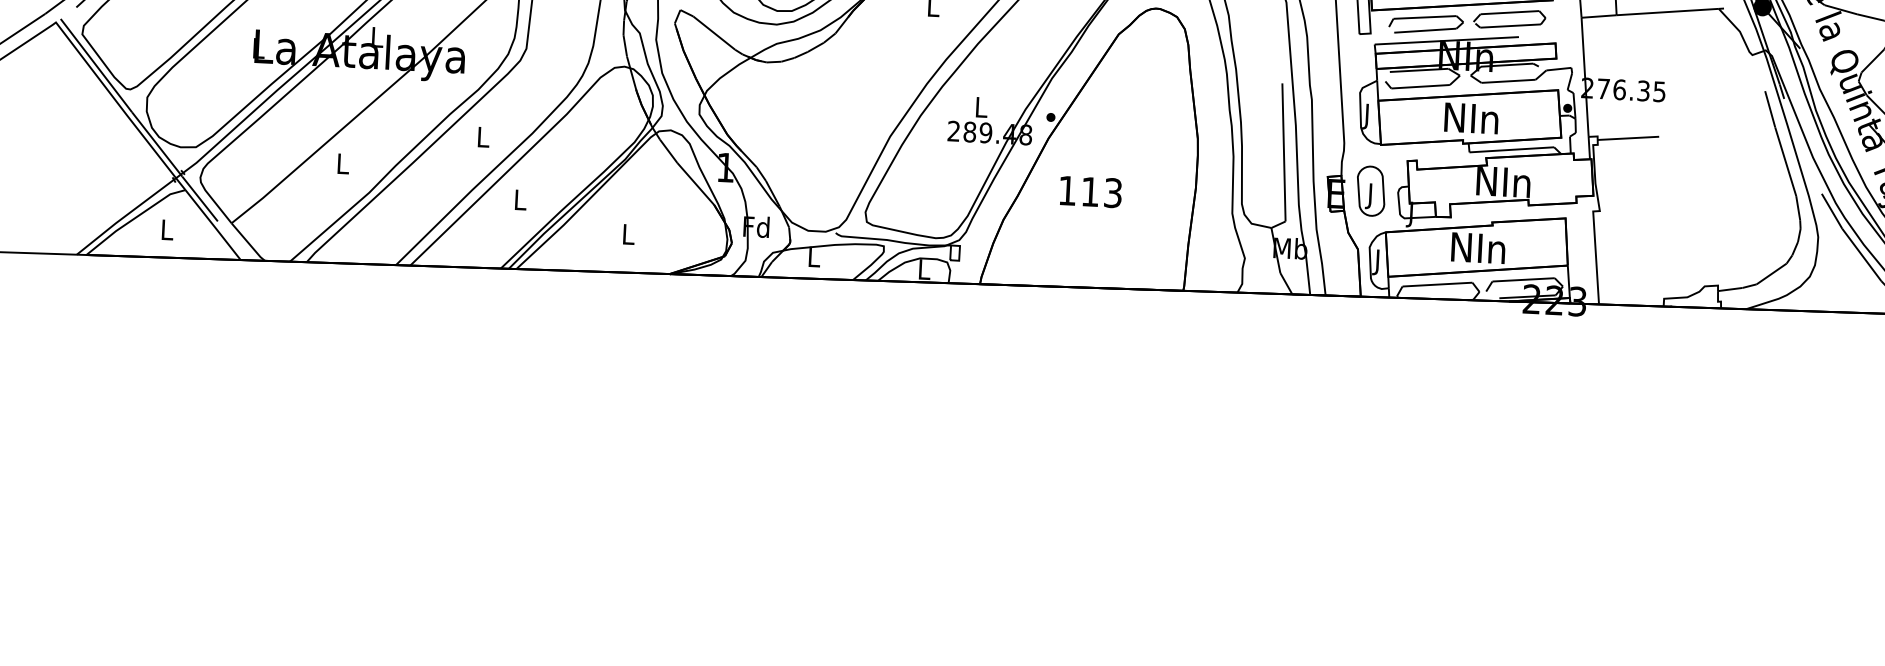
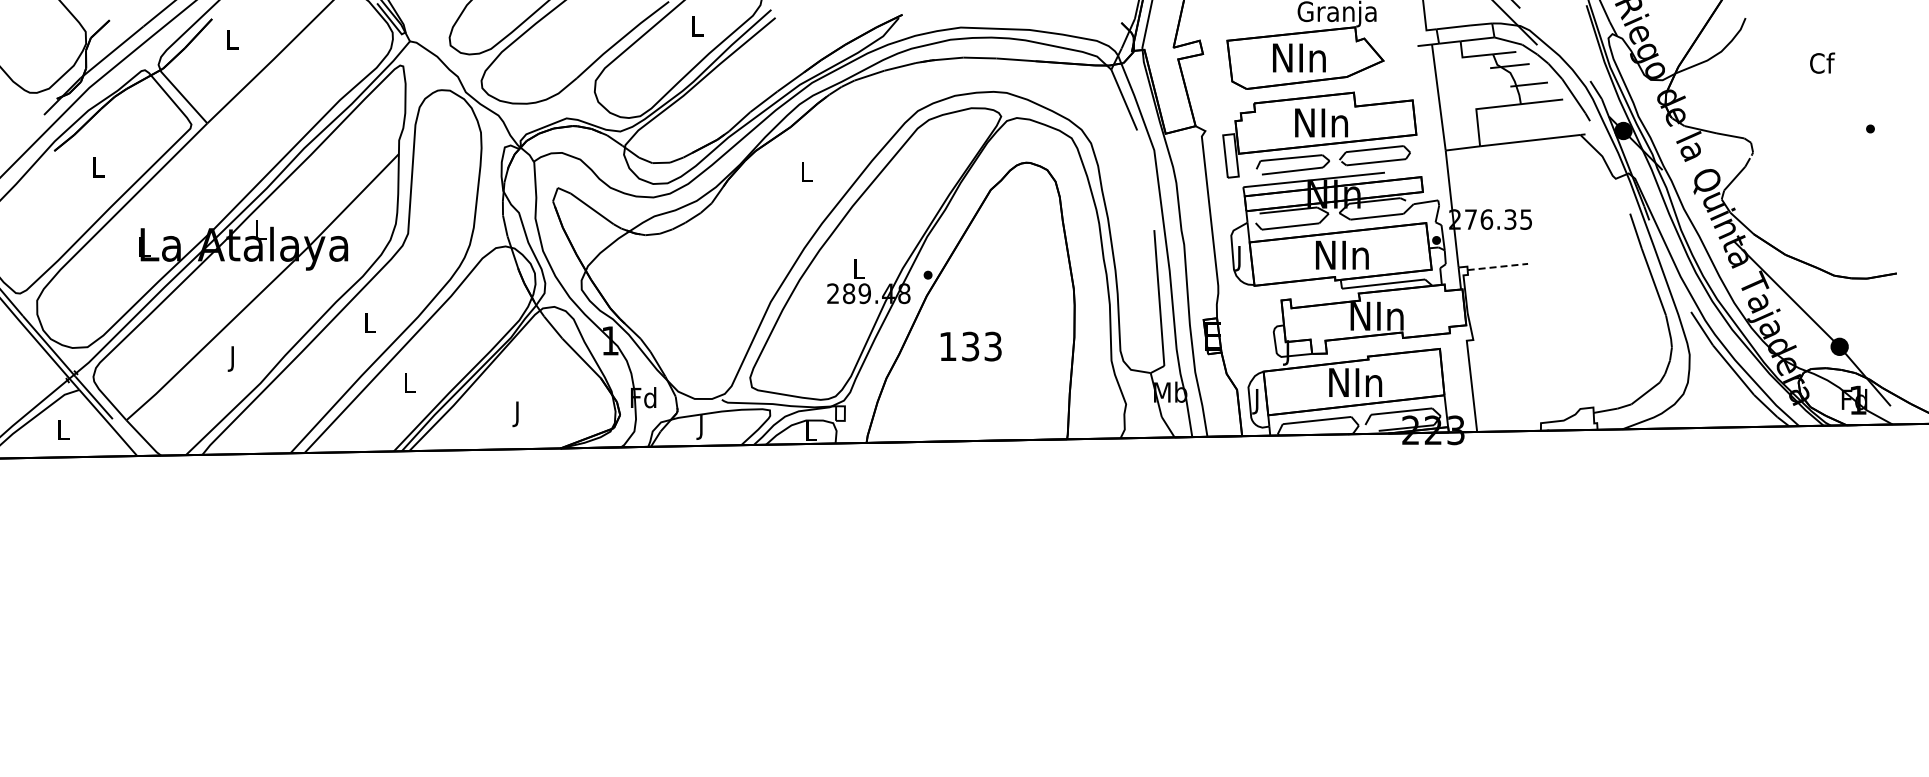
line: (1629, 137) -> (1498, 266), solid -> dashed
text: (343, 166) -> (233, 358), L -> J
part: (1370, 190) -> (1246, 331), removed
text: (1090, 191) -> (970, 346), 113 -> 133
text: (627, 237) -> (517, 414), L -> J
text: (813, 259) -> (701, 426), L -> J

